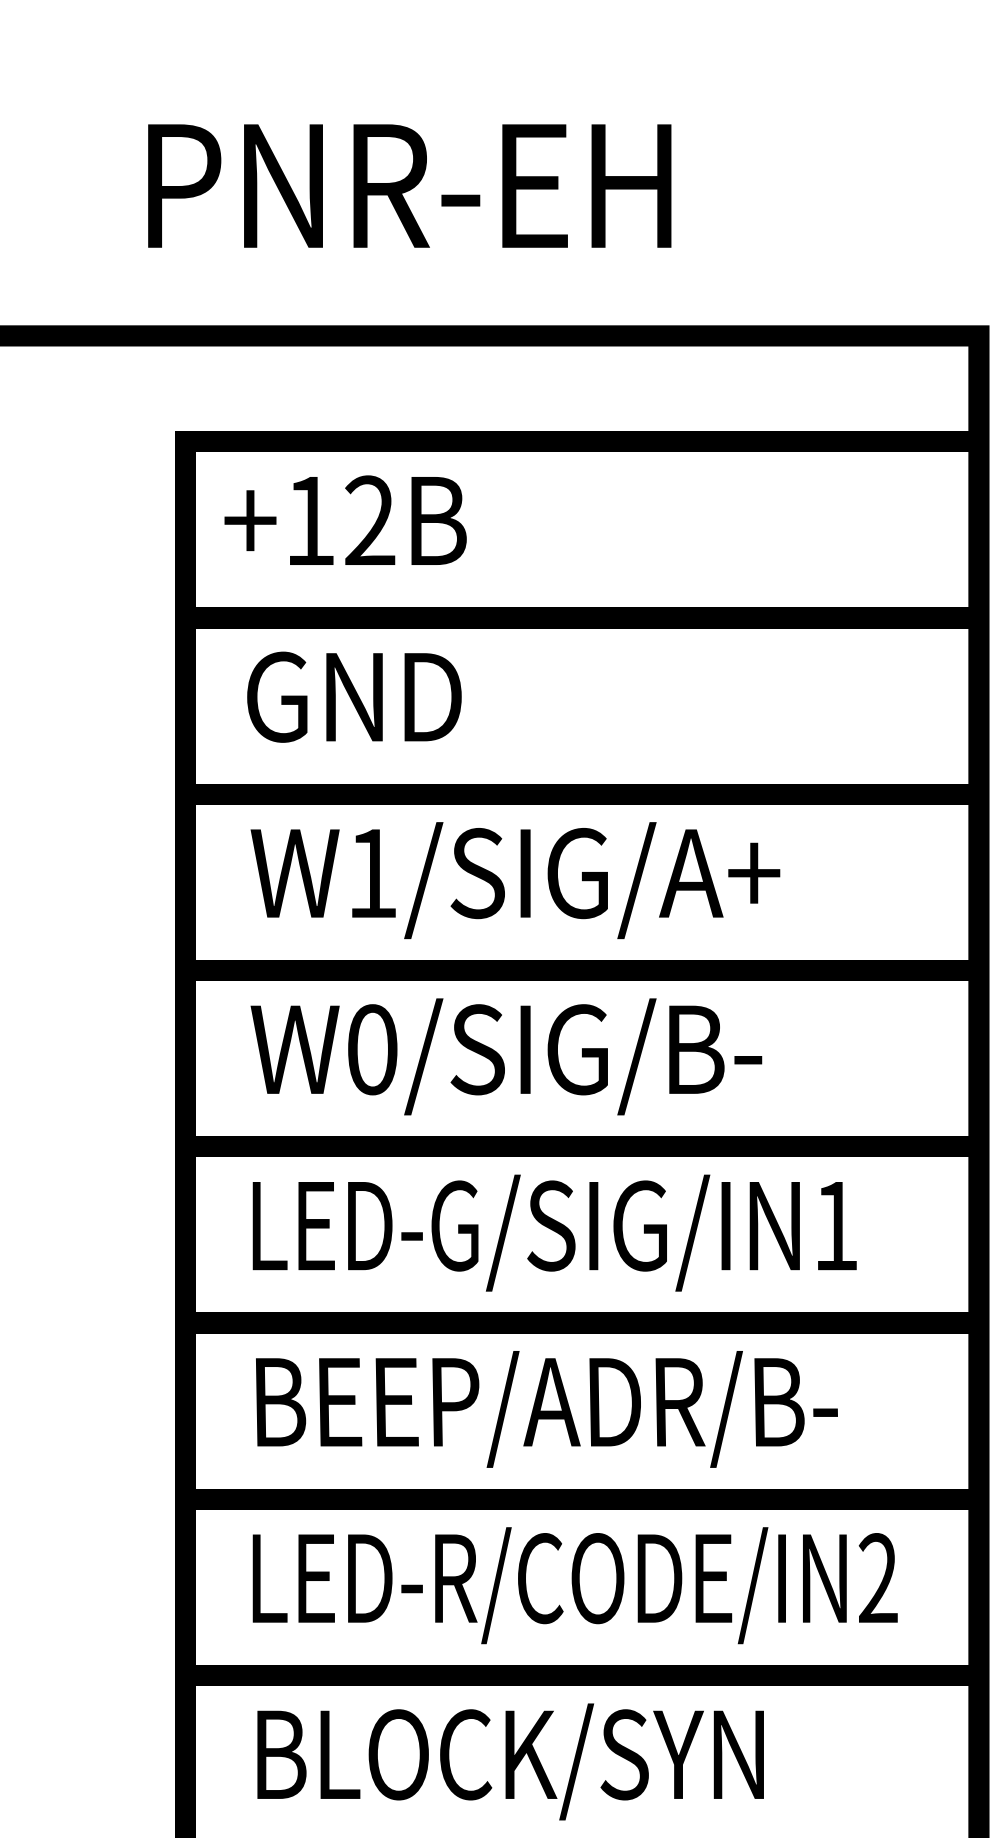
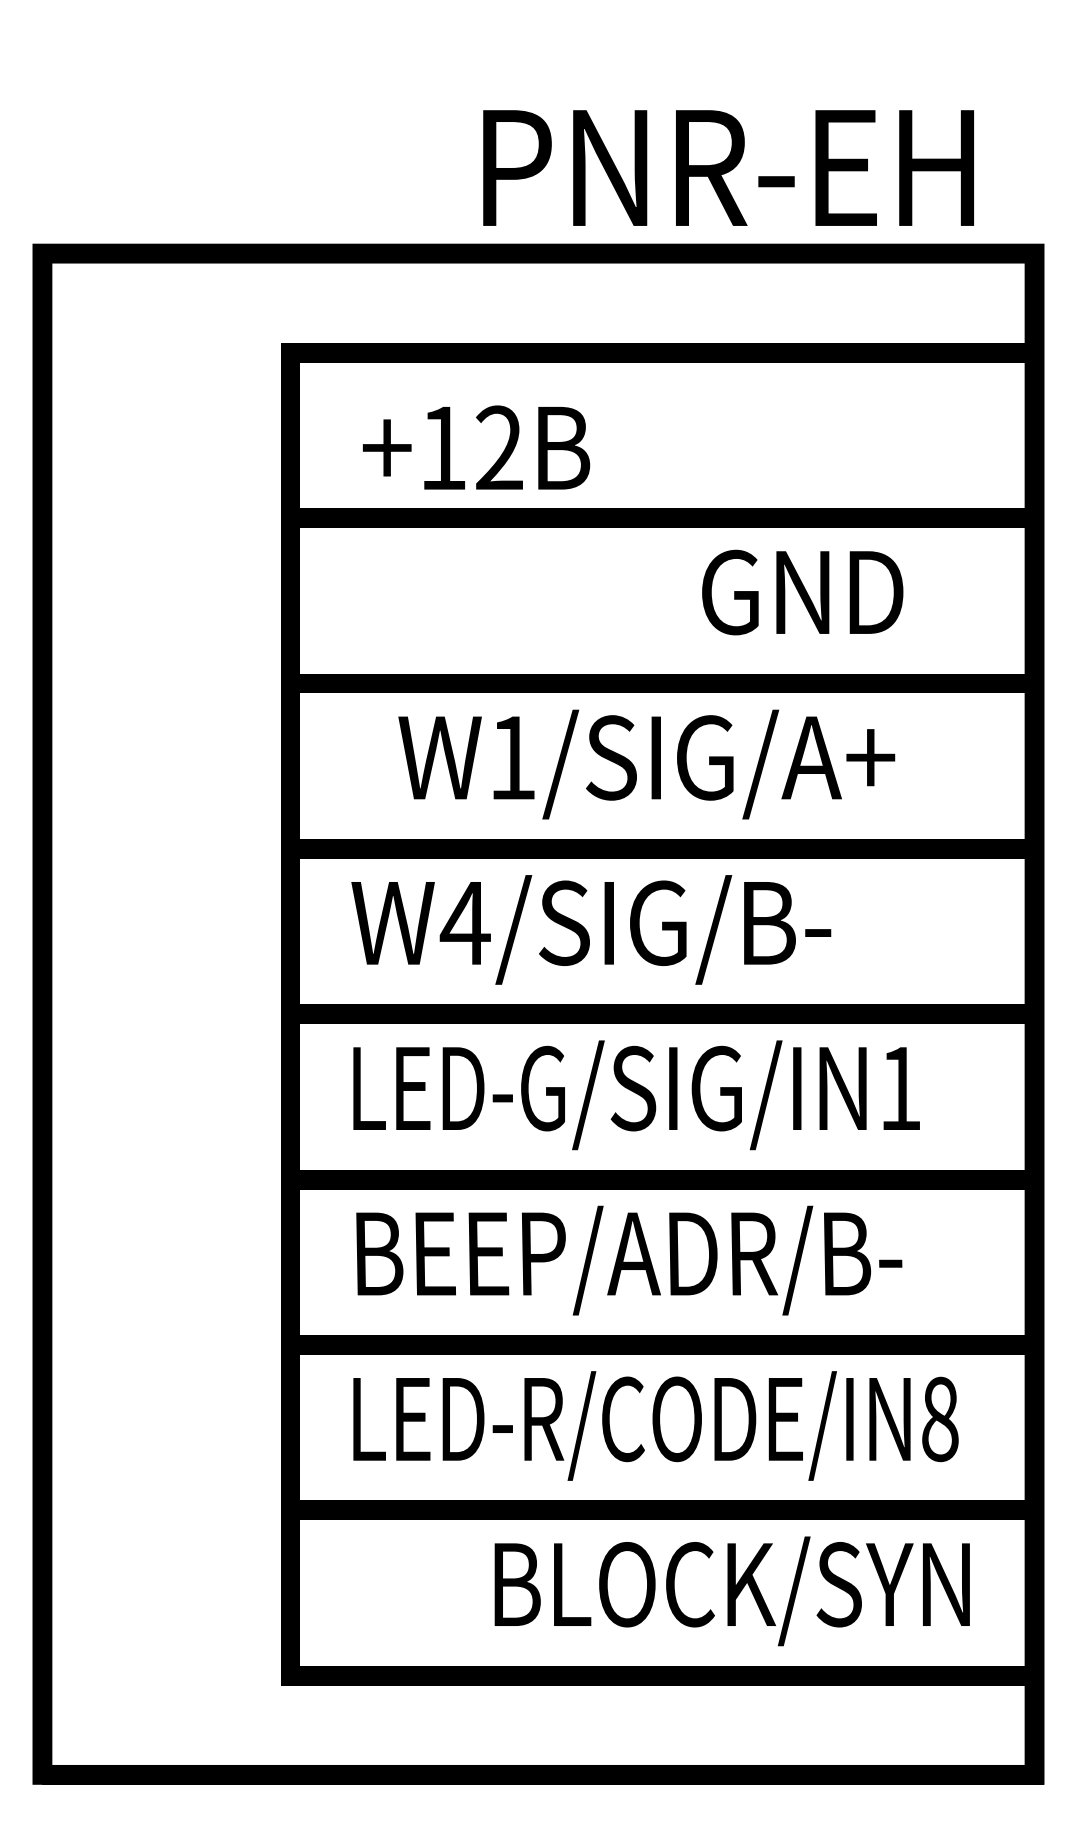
text: (409, 185) -> (728, 167), moved
text: (345, 520) -> (476, 447), moved
text: (354, 697) -> (802, 592), moved
text: (515, 880) -> (646, 764), moved
text: (371, 1048) -> (464, 922), W0/SIG/B- -> W4/SIG/B-
text: (877, 1578) -> (939, 1419), LED-R/CODE/IN2 -> LED-R/CODE/IN8
text: (509, 1762) -> (731, 1591), moved

